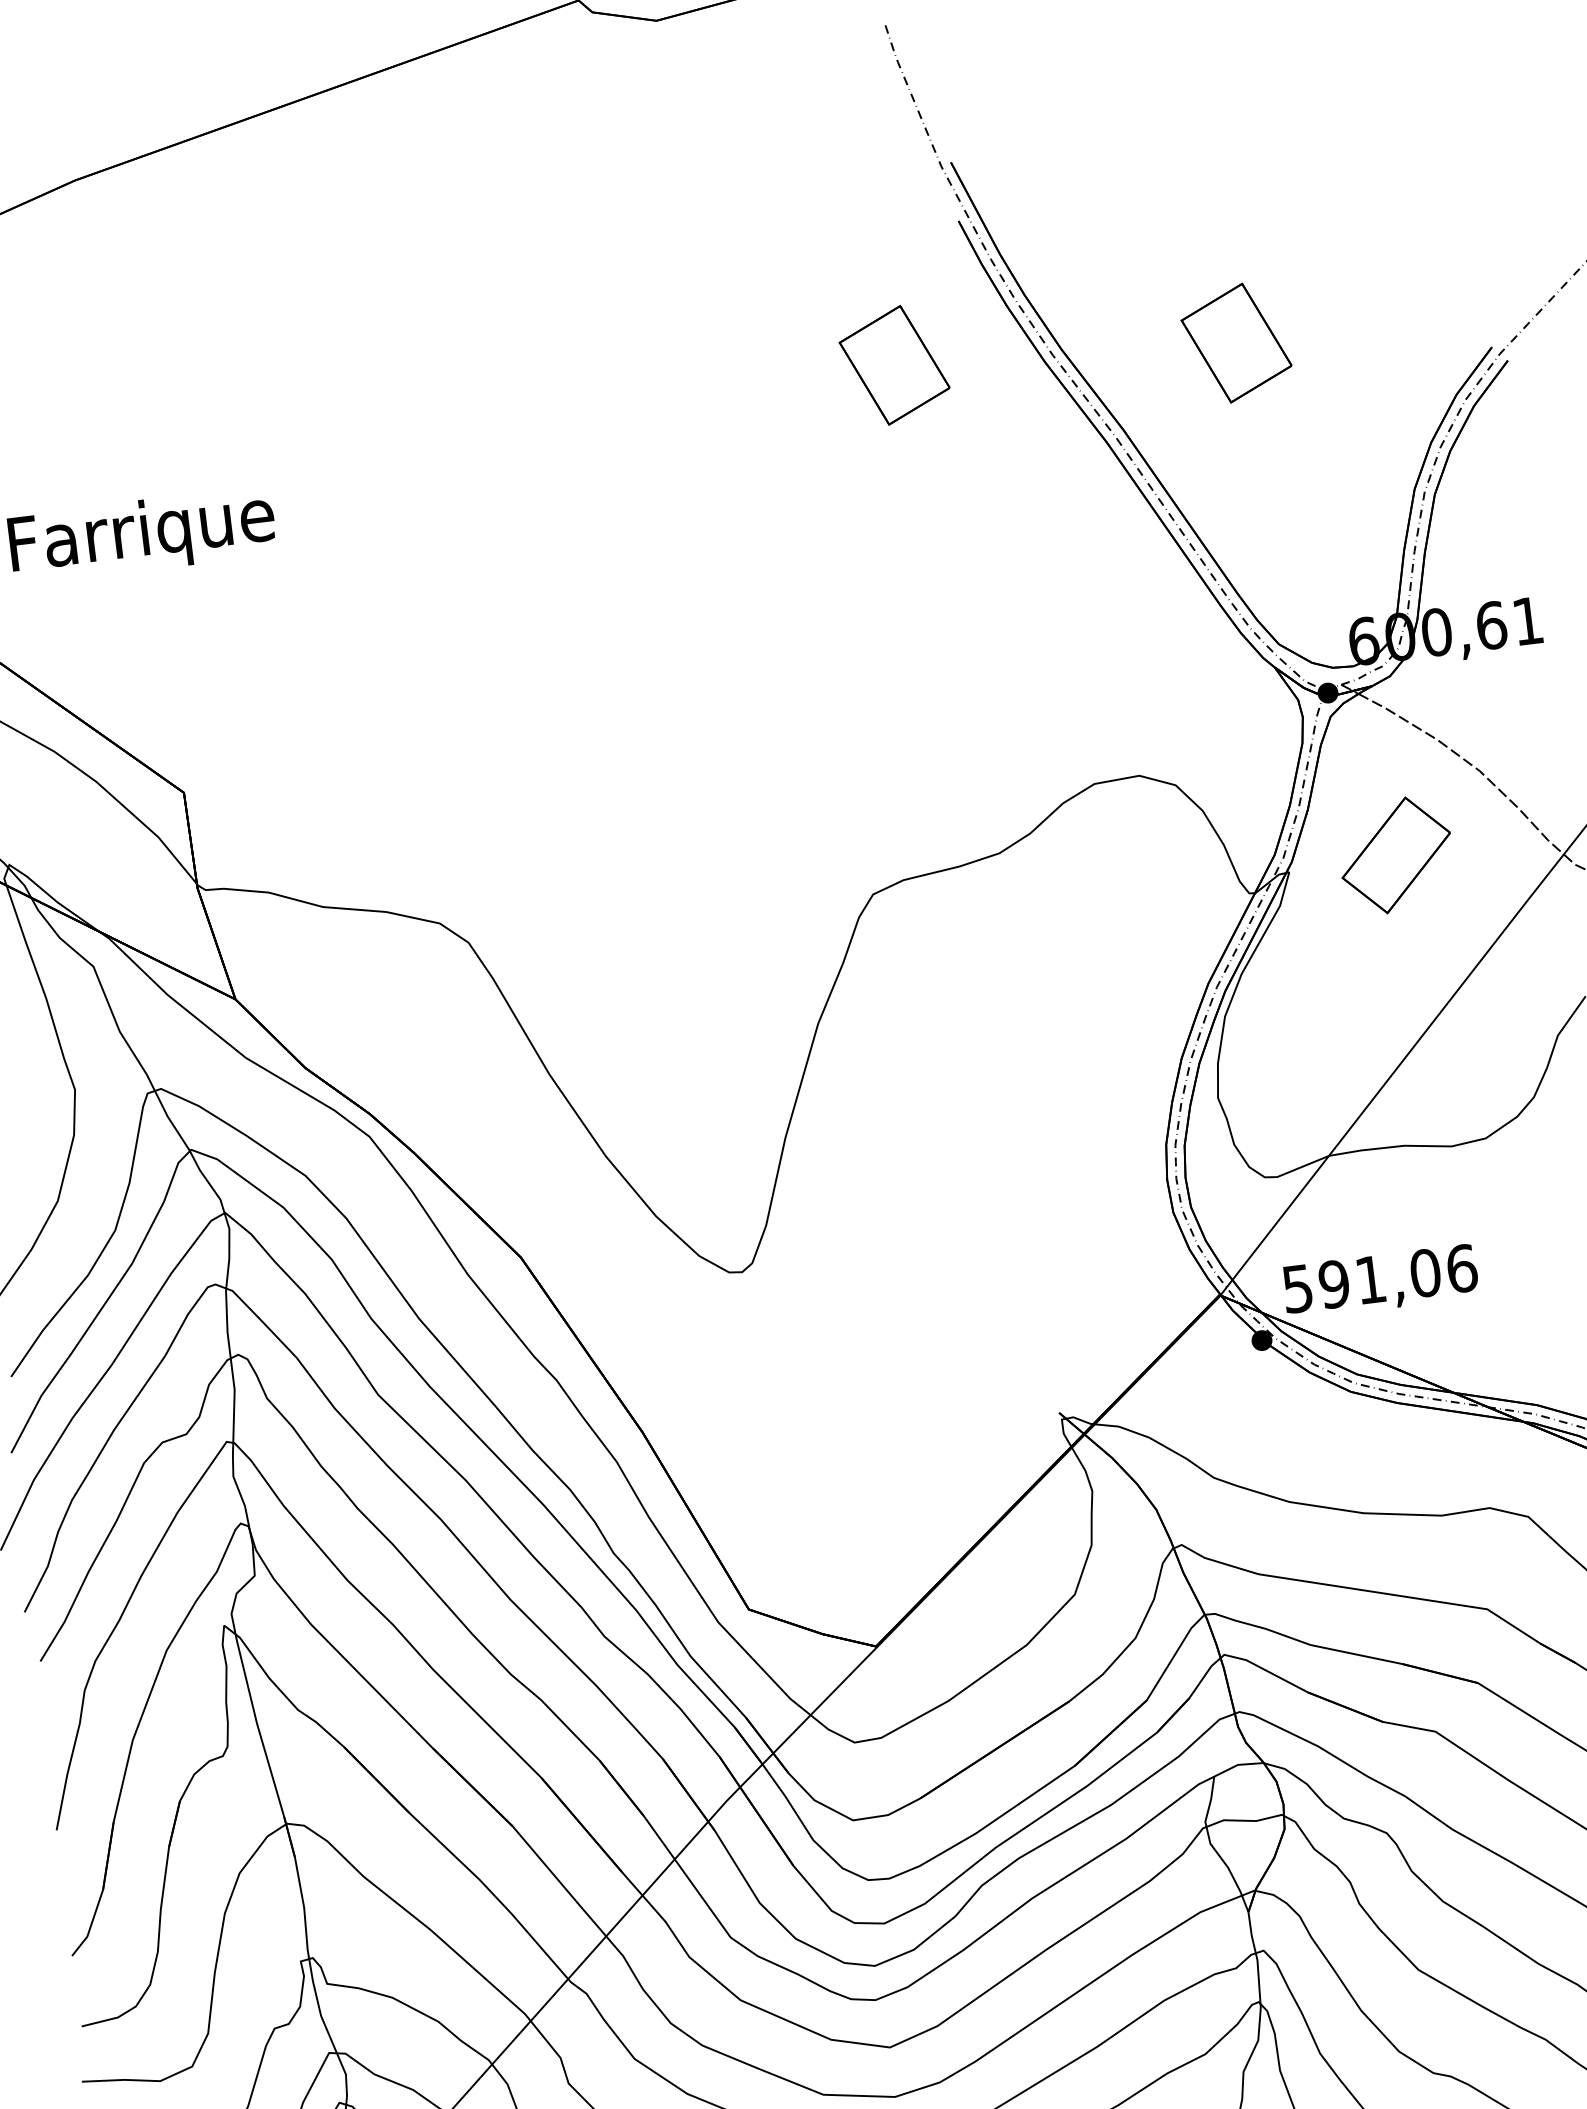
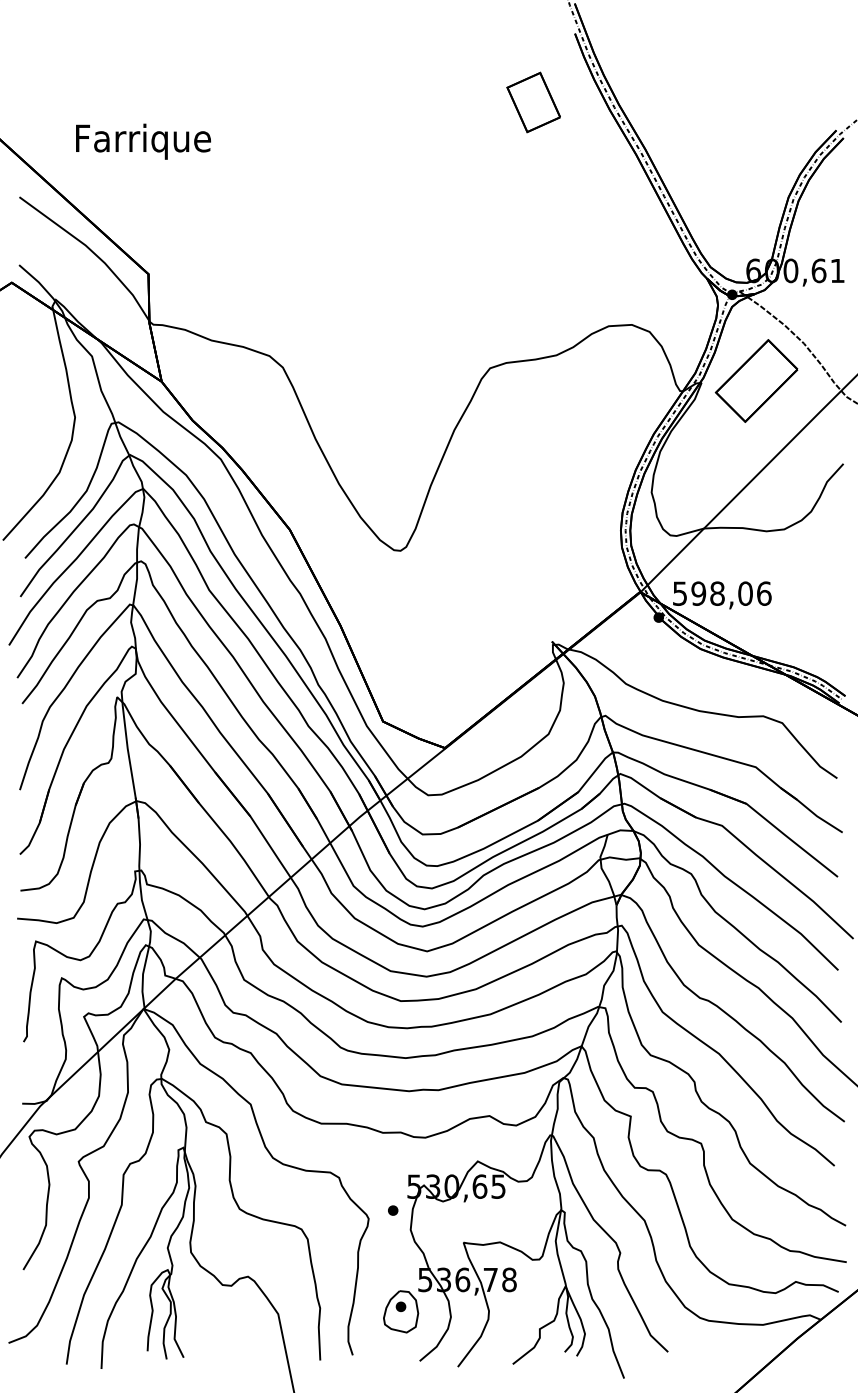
part: (1236, 343) -> (707, 112), removed
part: (1395, 854) -> (756, 380), size x1.43
text: (1370, 1279) -> (717, 593), 591,06 -> 598,06

